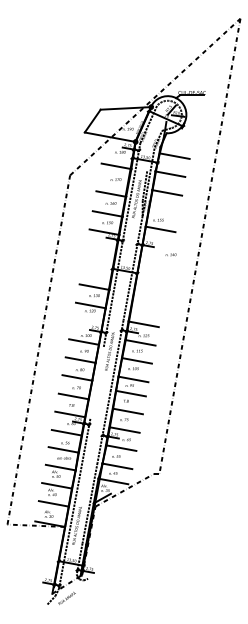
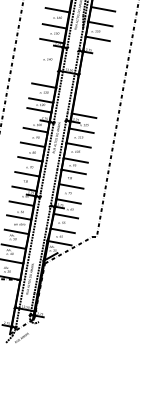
line: (163, 210) -> (100, 23), added
text: (170, 254) -> (47, 59), moved
line: (88, 317) -> (39, 110), added
line: (96, 382) -> (45, 162), added

